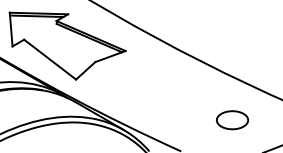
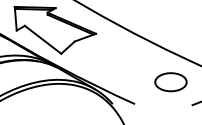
part: (231, 120) -> (170, 82), size x1.43

